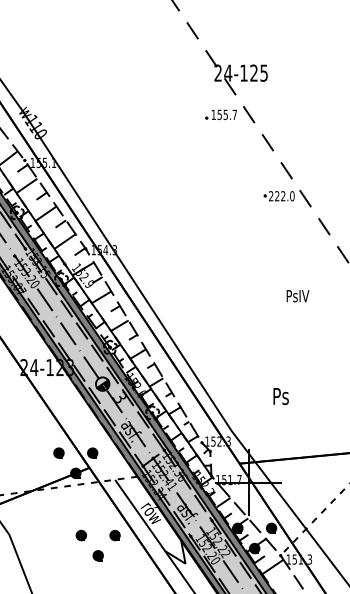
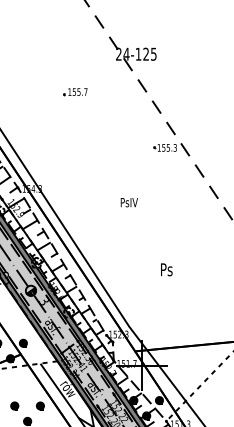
part: (220, 114) -> (74, 91), moved
text: (281, 196) -> (167, 148), 222.0 -> 155.3
text: (297, 296) -> (129, 202), moved
text: (280, 396) -> (166, 269), moved

